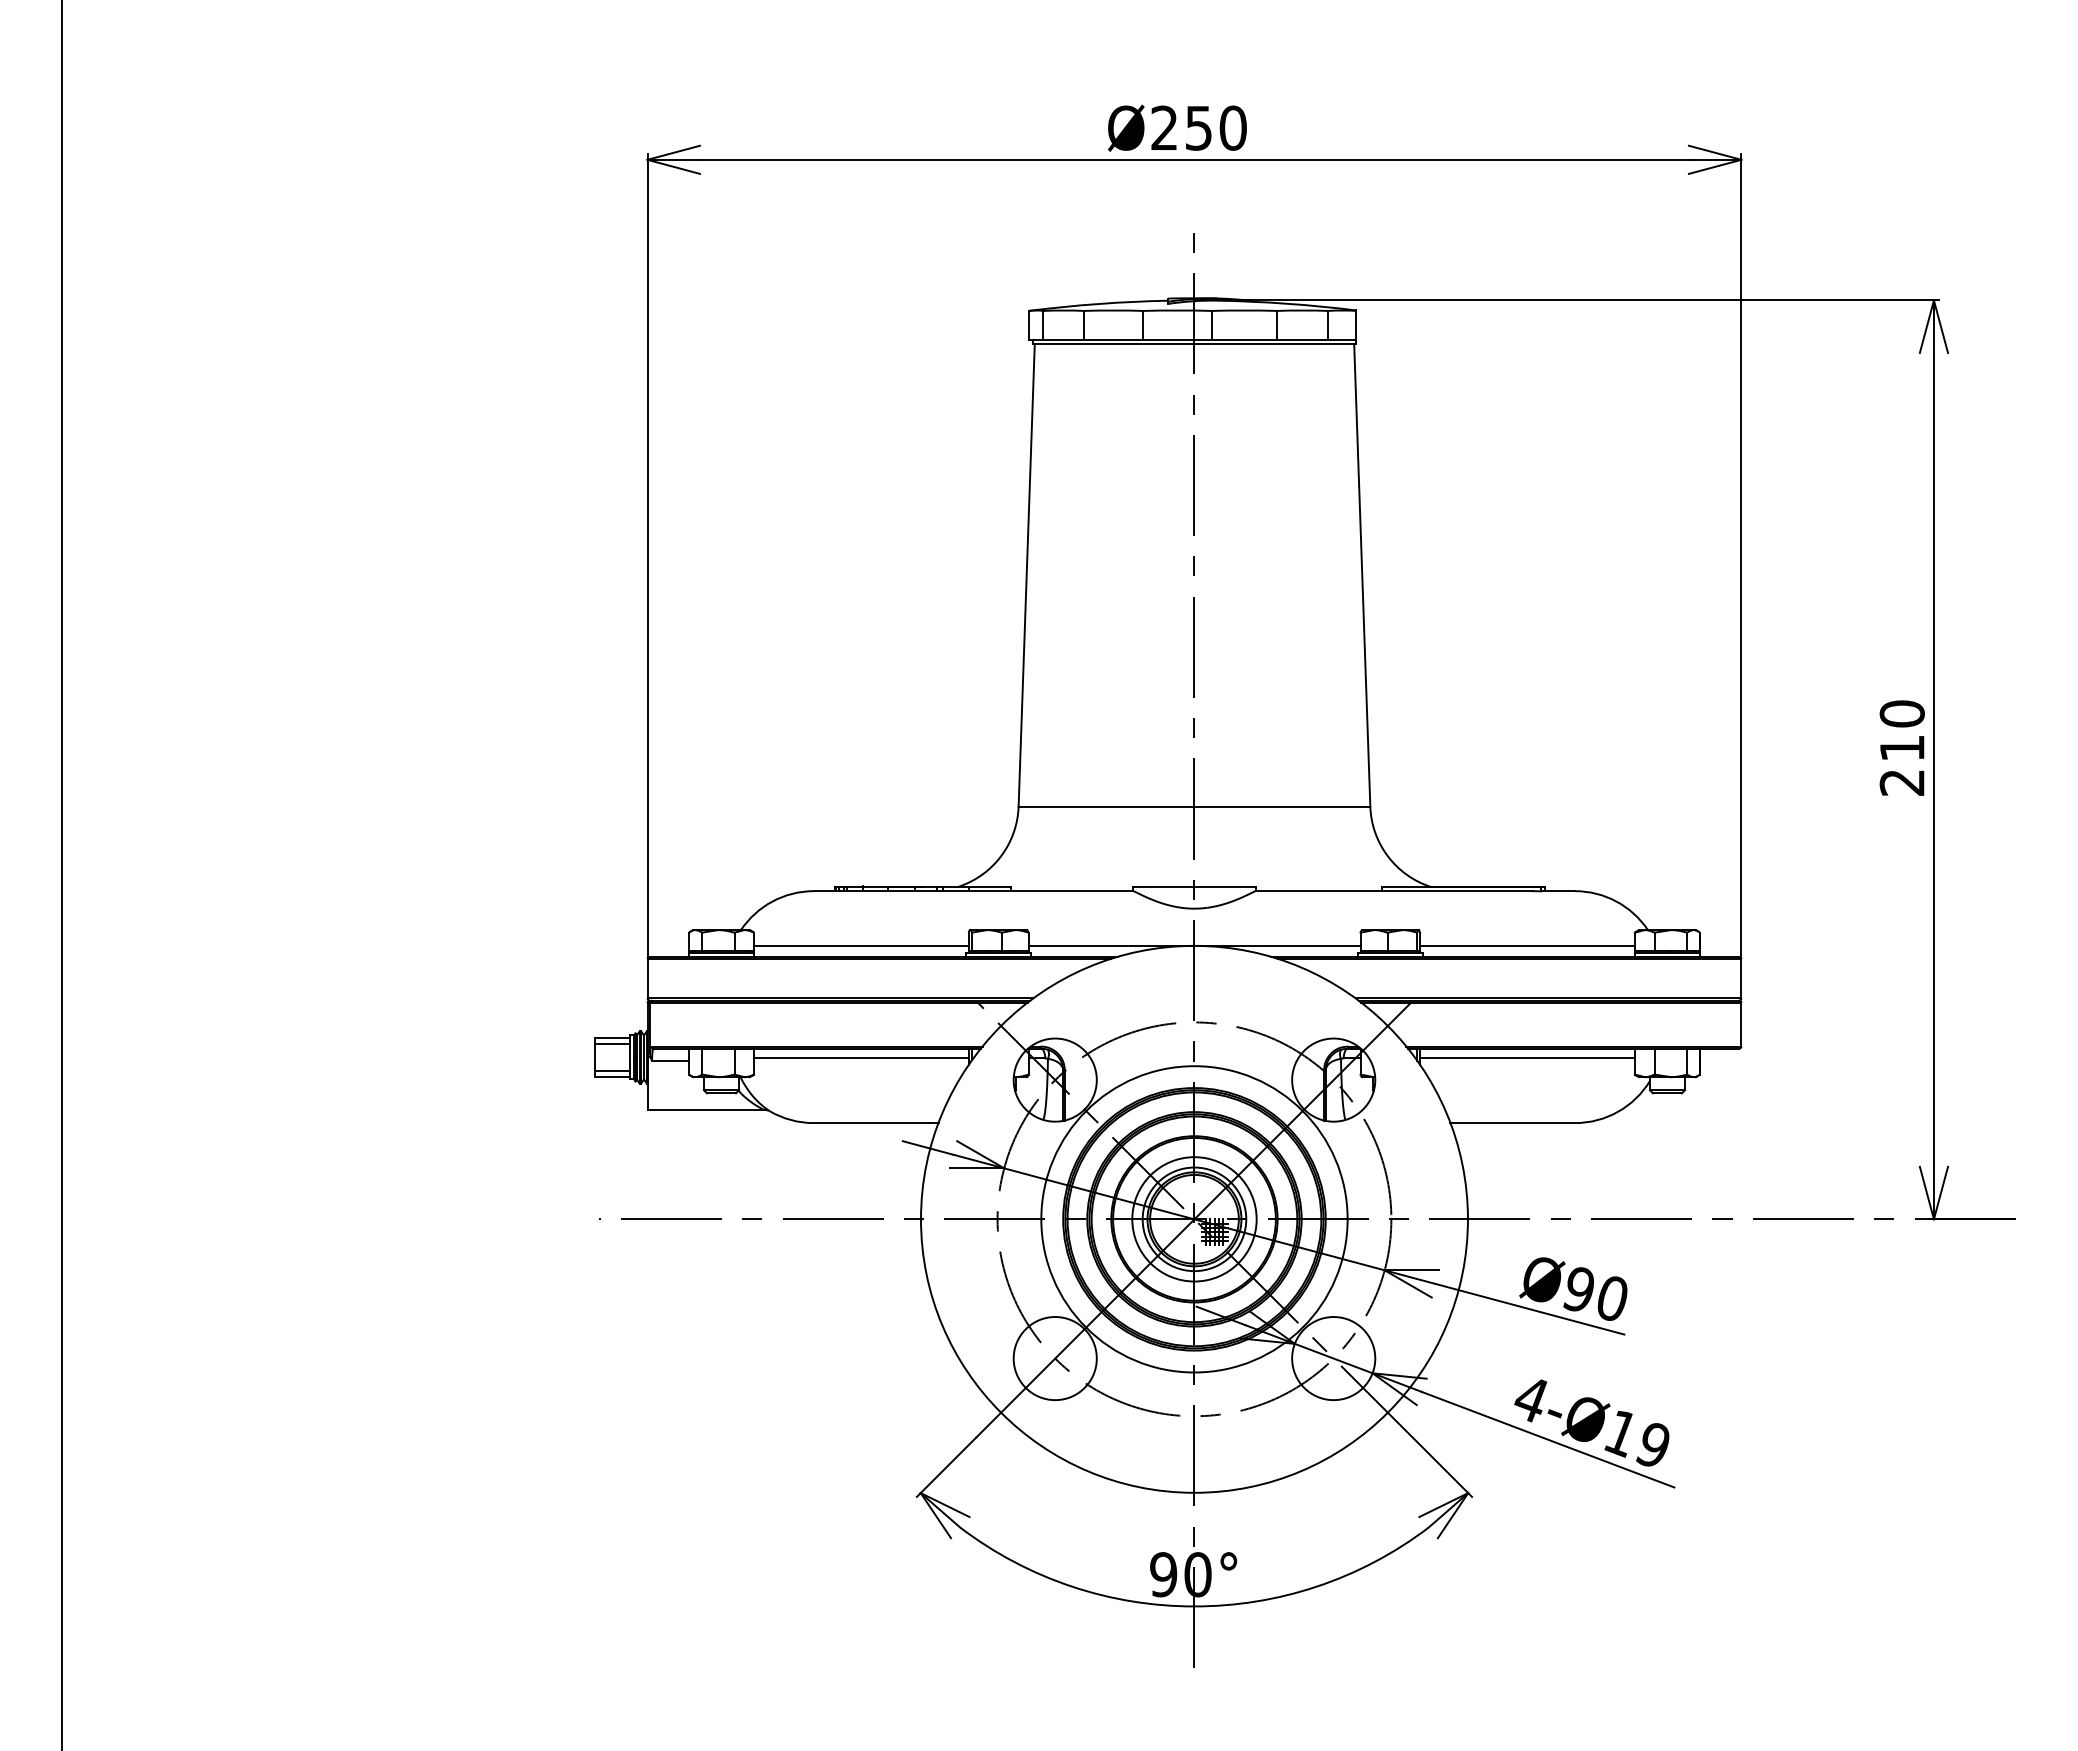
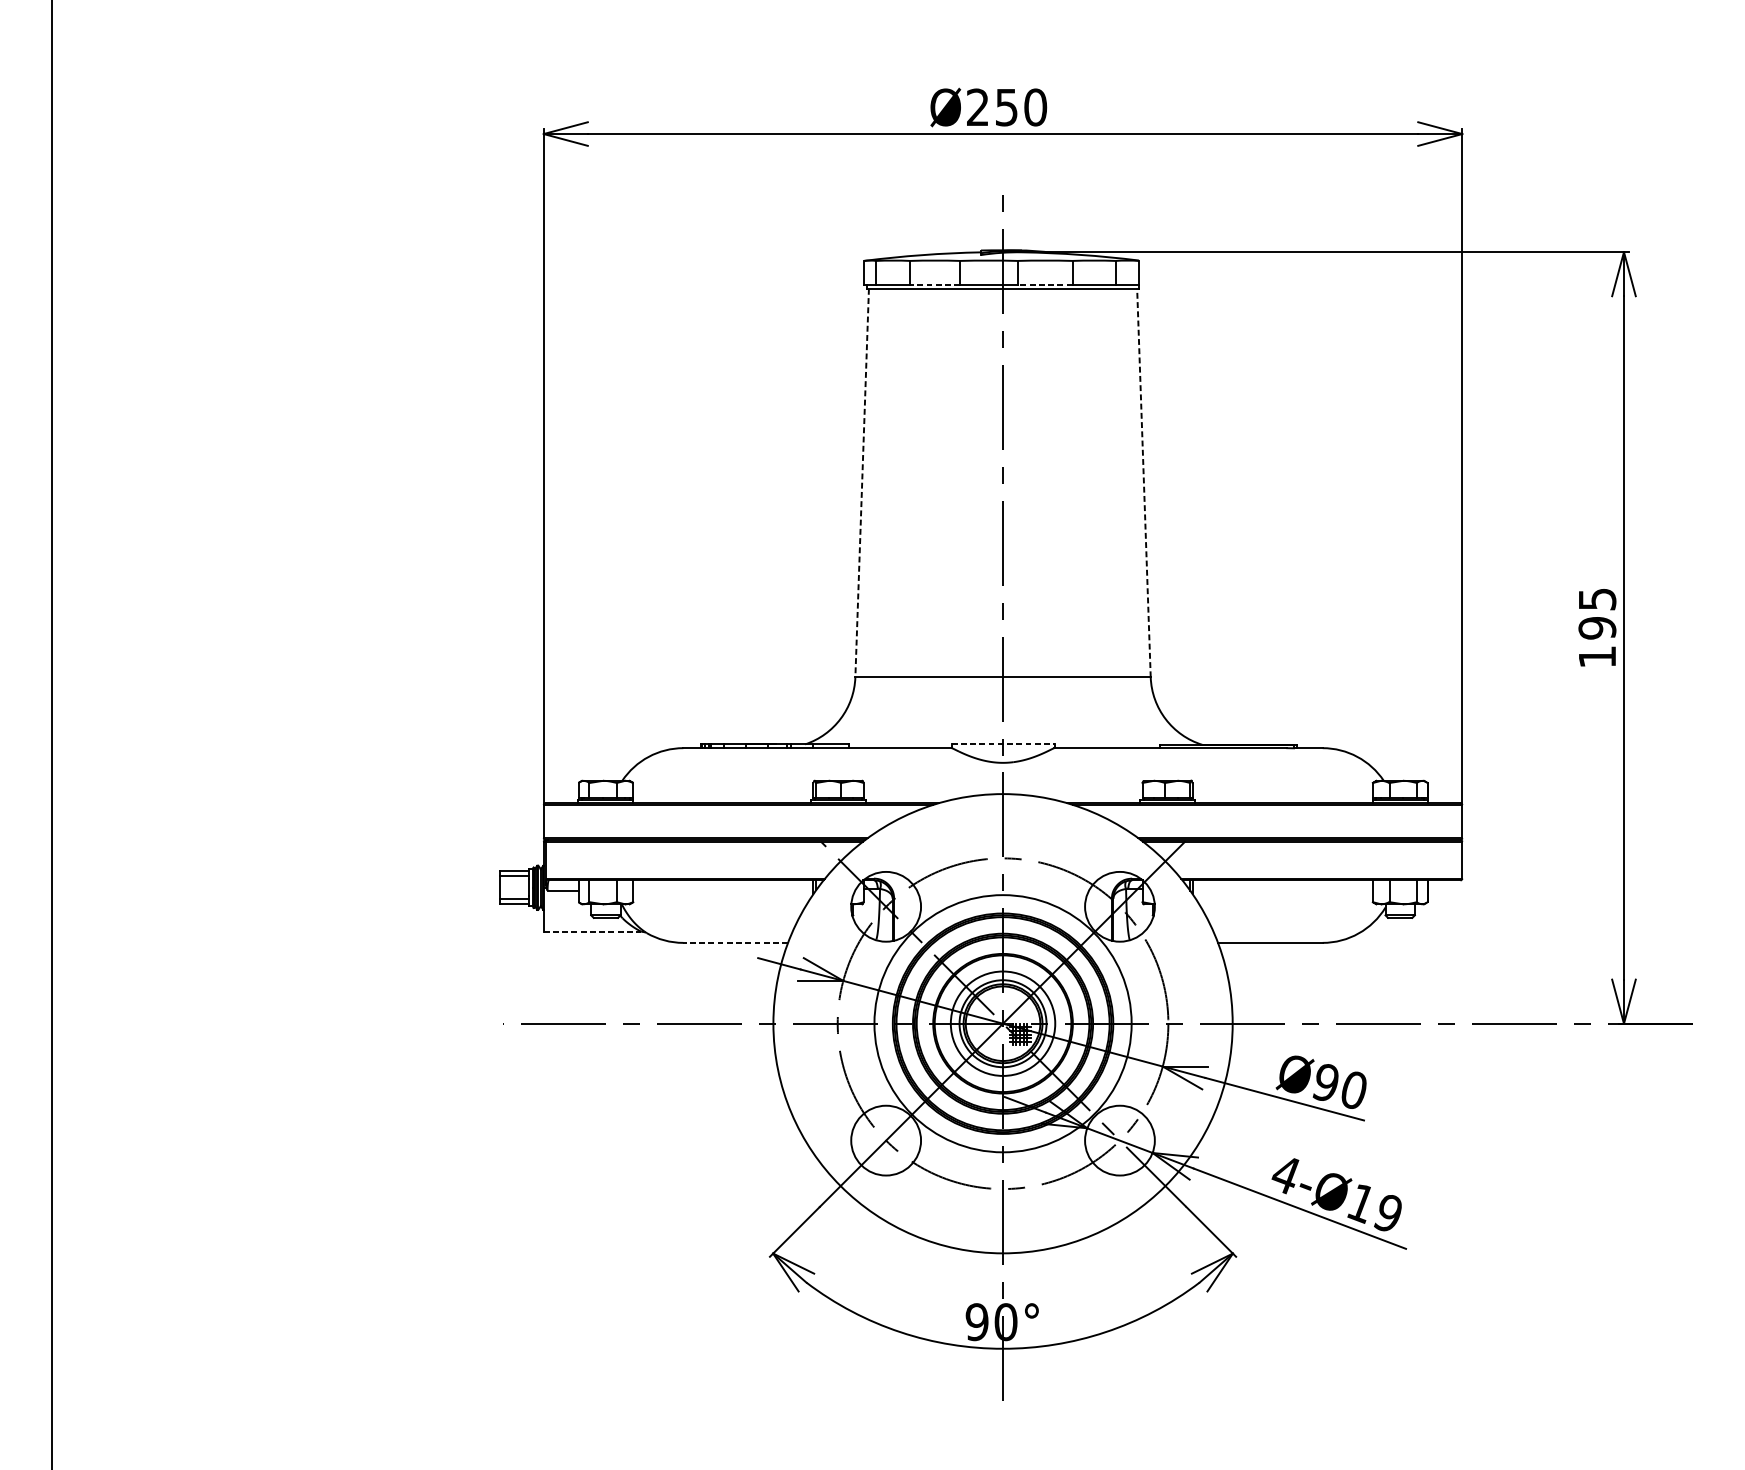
line: (1113, 339) -> (935, 284), solid -> dashed
line: (1244, 339) -> (1045, 284), solid -> dashed
line: (1362, 574) -> (1144, 482), solid -> dashed
line: (1026, 575) -> (862, 483), solid -> dashed
text: (1901, 747) -> (1596, 627), 210 -> 195
line: (1194, 886) -> (1003, 744), solid -> dashed
line: (861, 945) -> (723, 793), removed
line: (1194, 945) -> (1003, 793), removed
line: (1527, 945) -> (1282, 793), removed
line: (861, 1058) -> (723, 888), removed
line: (1527, 1058) -> (1282, 888), removed
line: (706, 1109) -> (593, 931), solid -> dashed
line: (875, 1123) -> (735, 943), solid -> dashed

